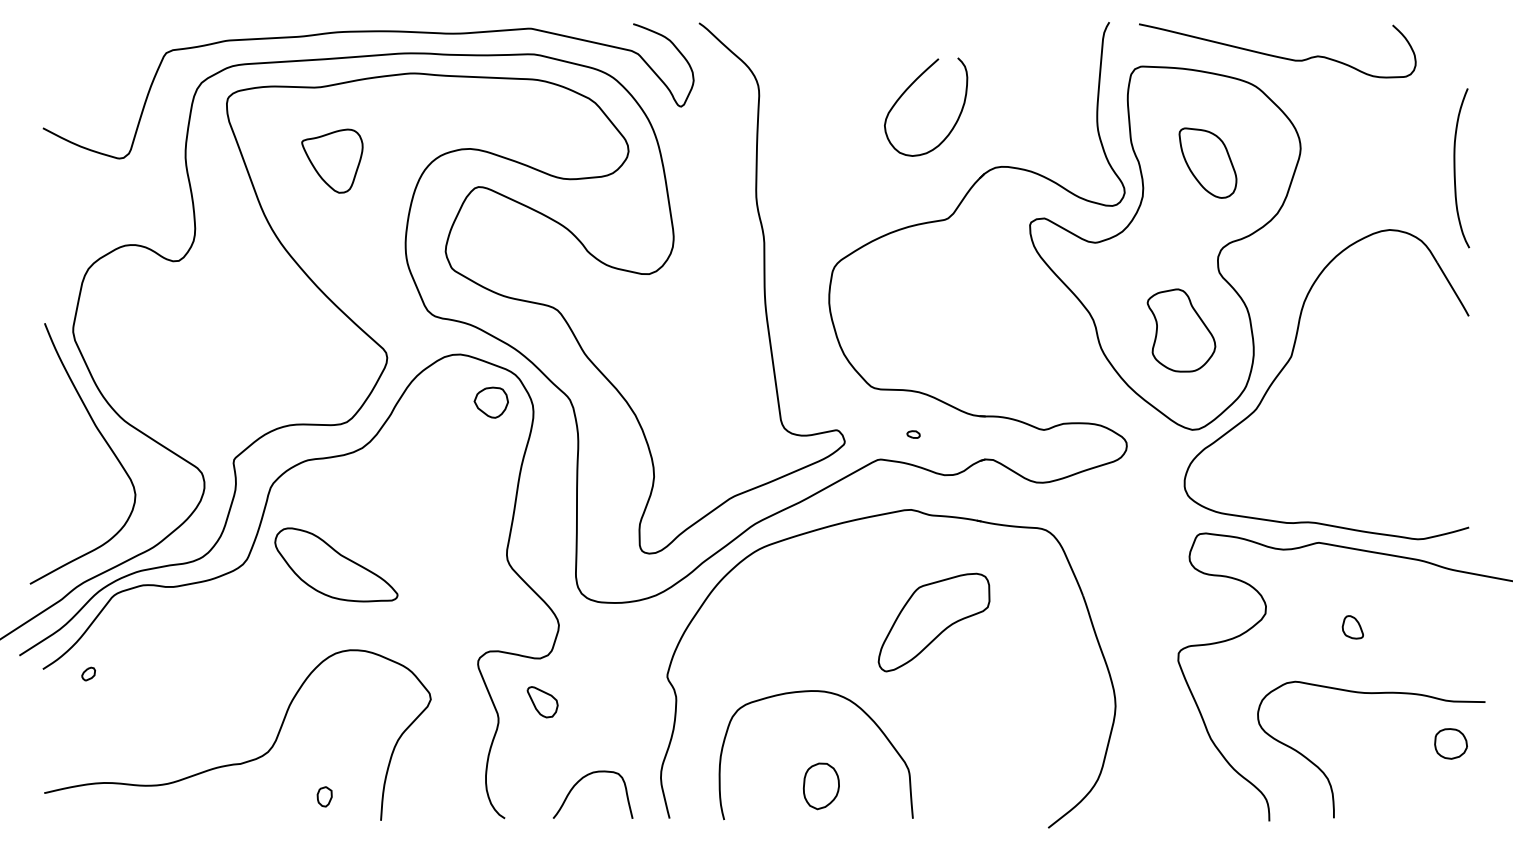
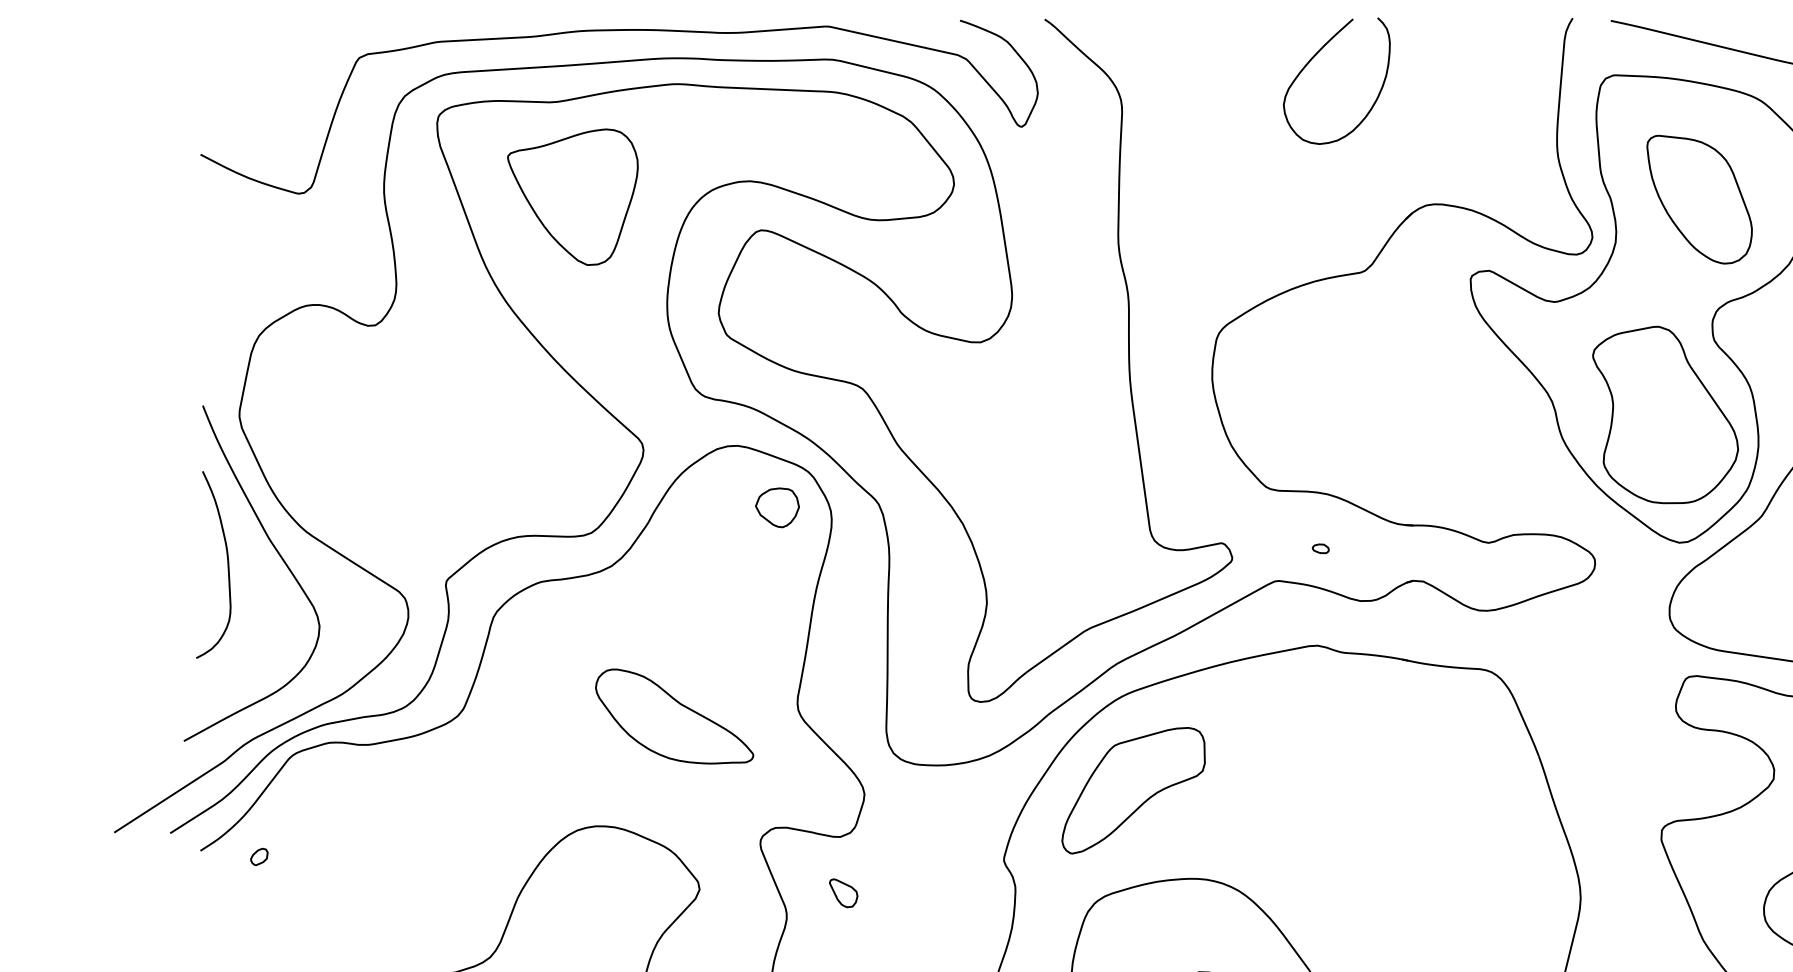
curve: (909, 88) -> (1315, 57), moved
part: (332, 160) -> (573, 196), size x1.67
part: (1207, 162) -> (1698, 198), size x1.43
part: (1181, 330) -> (1665, 414), size x1.67
curve: (63, 447) -> (226, 565), added
part: (336, 564) -> (674, 715), moved
part: (933, 622) -> (1132, 790), moved
part: (542, 702) -> (843, 893), size x0.71

